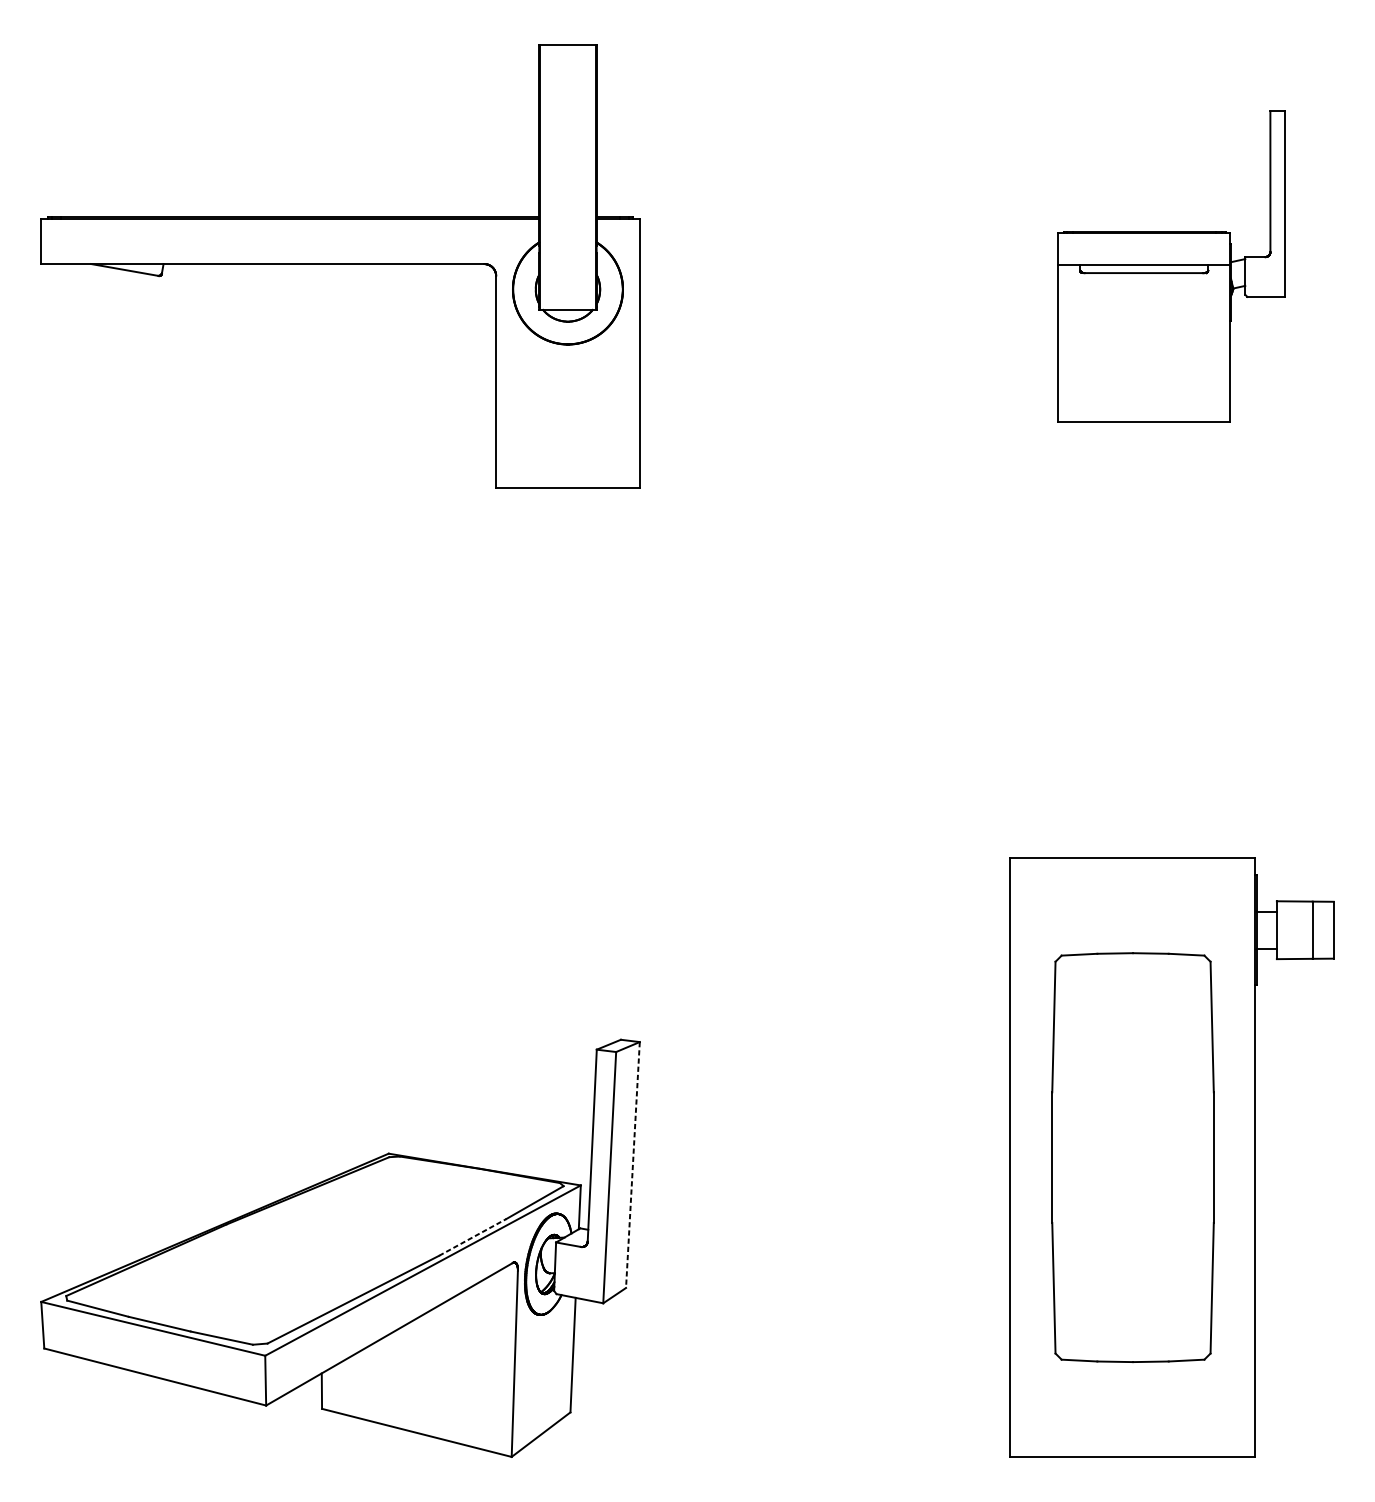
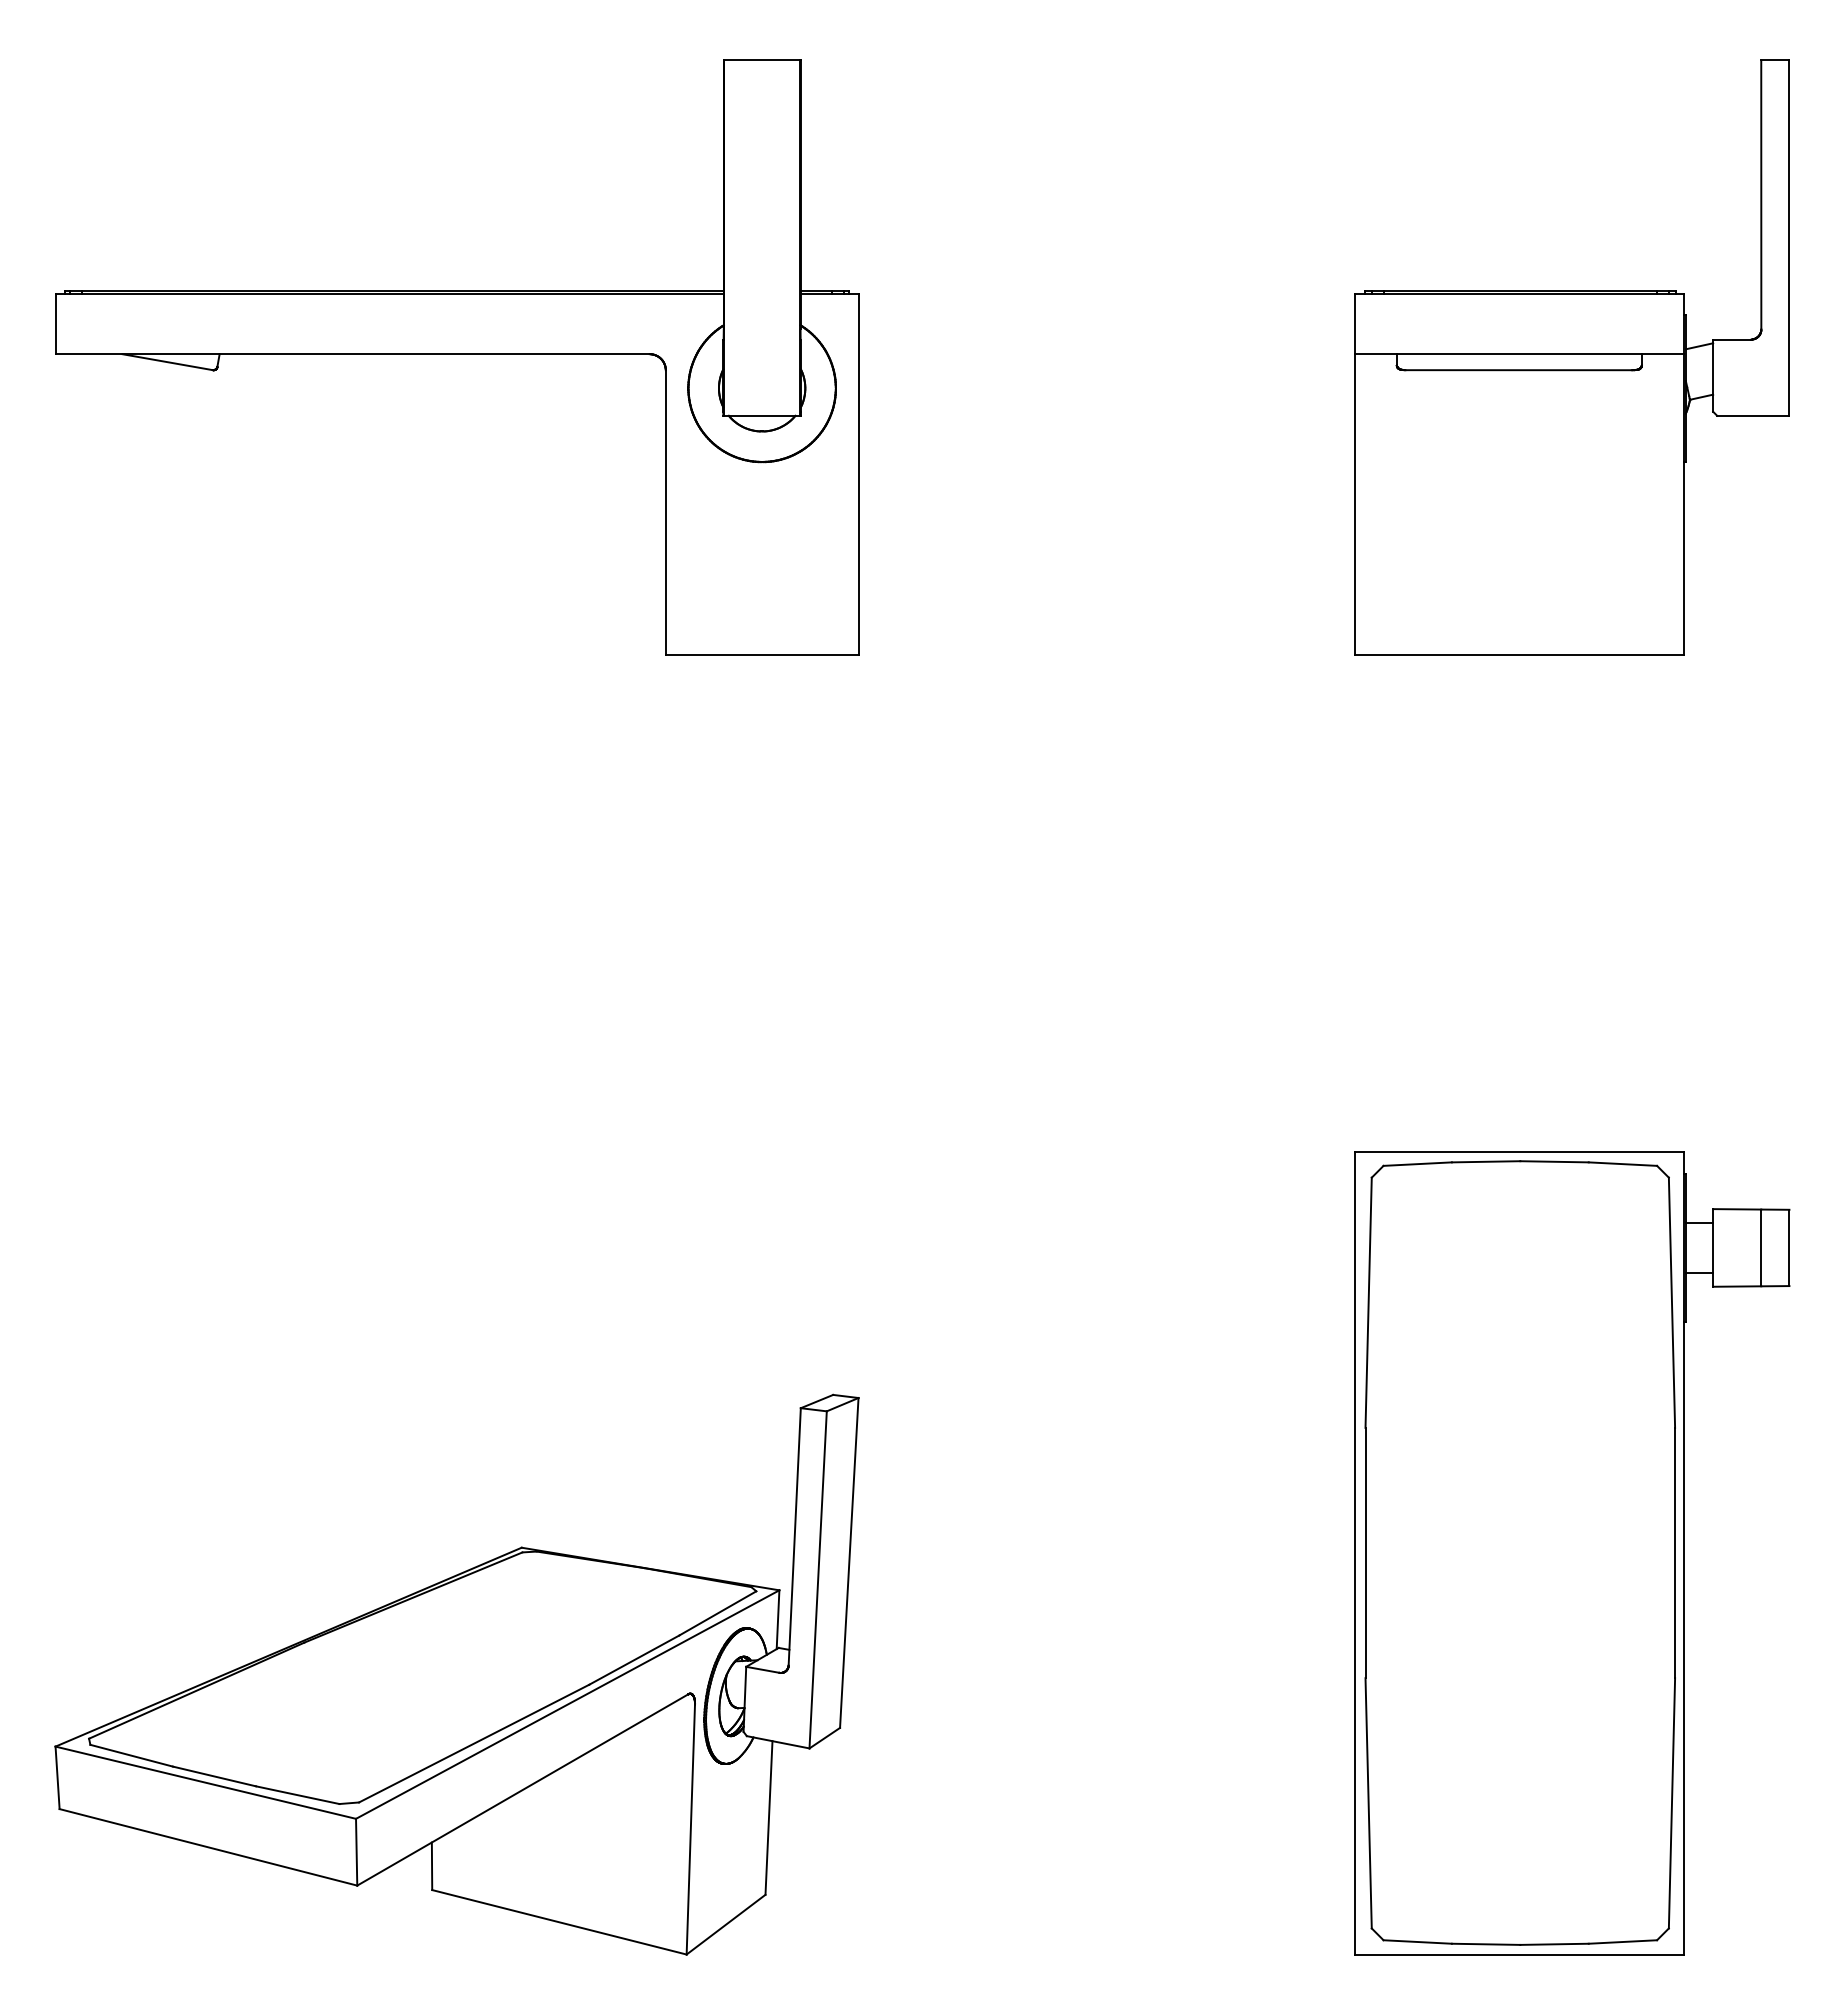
part: (1171, 266) -> (1571, 357), size x1.43
part: (1132, 1157) -> (1519, 1552), size x1.43
line: (633, 1165) -> (849, 1563), dashed -> solid
line: (472, 1237) -> (634, 1659), dashed -> solid

